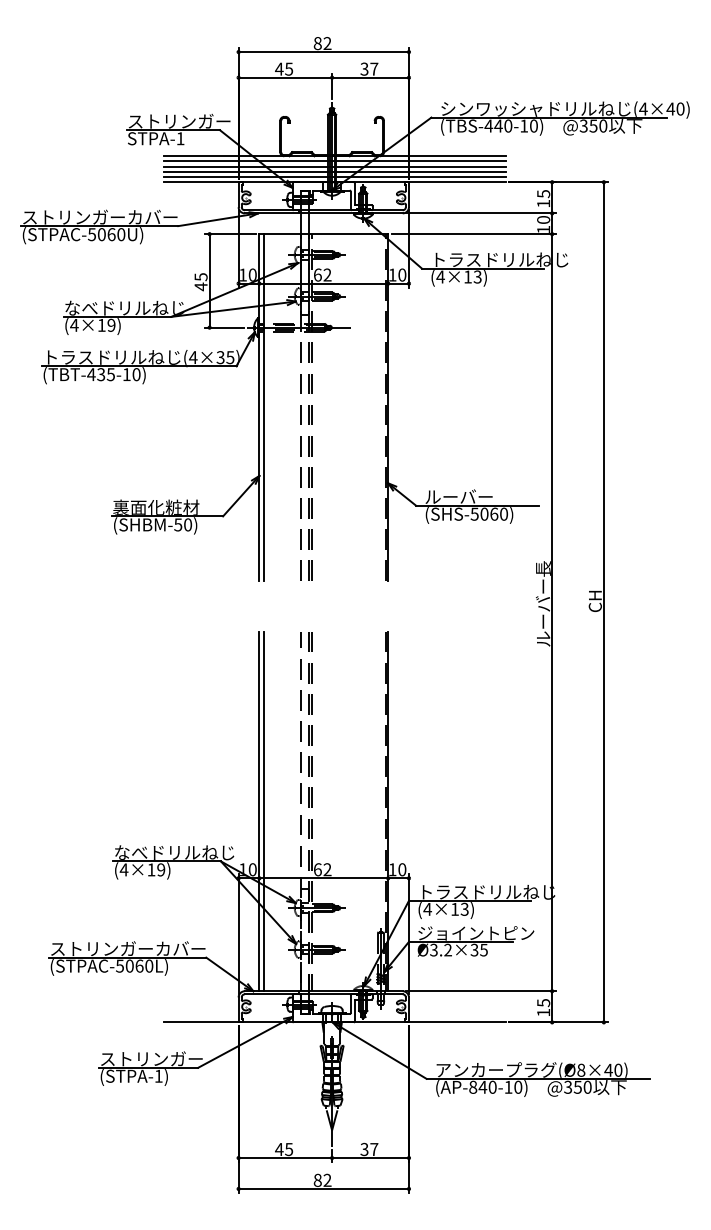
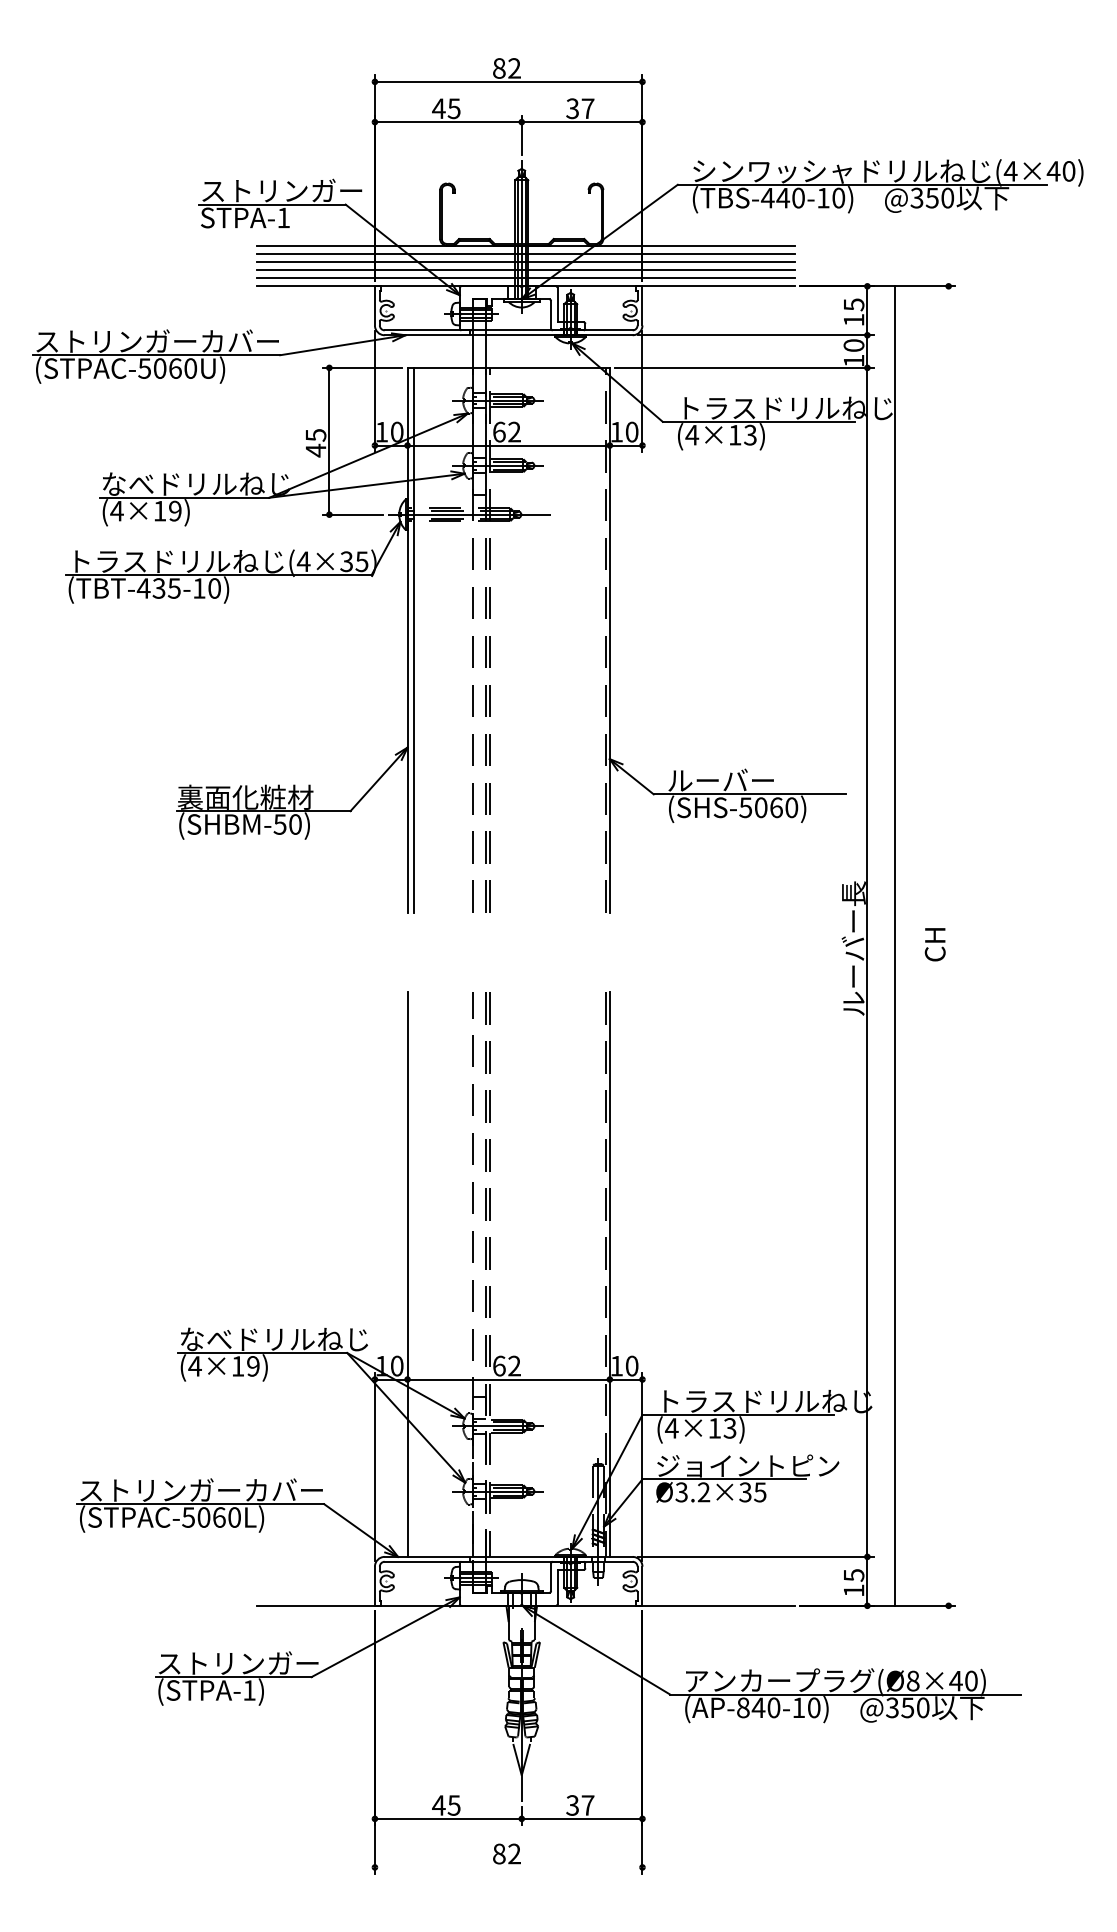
line: (603, 602) -> (894, 946), moved
line: (263, 811) -> (414, 1274), removed
line: (323, 1188) -> (508, 1866), removed

